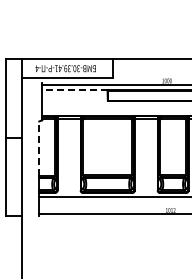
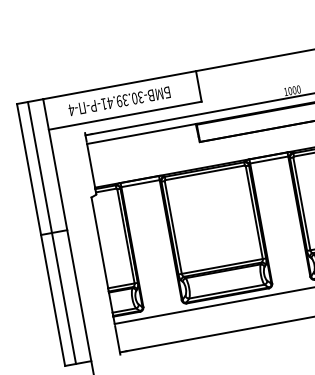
line: (74, 89) -> (140, 133), dashed -> solid
line: (12, 137) -> (51, 232), added
line: (39, 148) -> (100, 242), dashed -> solid

